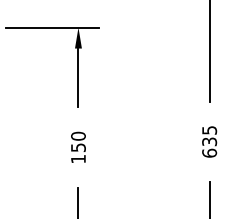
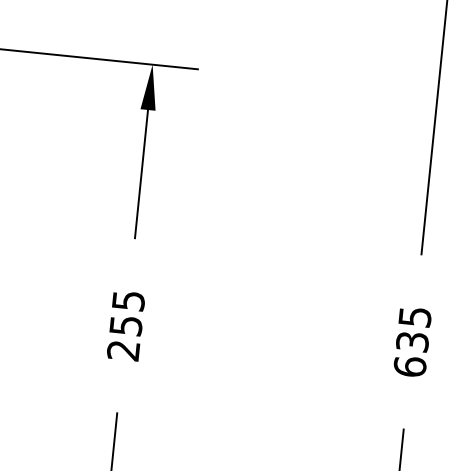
text: (78, 147) -> (126, 325), 150 -> 255

